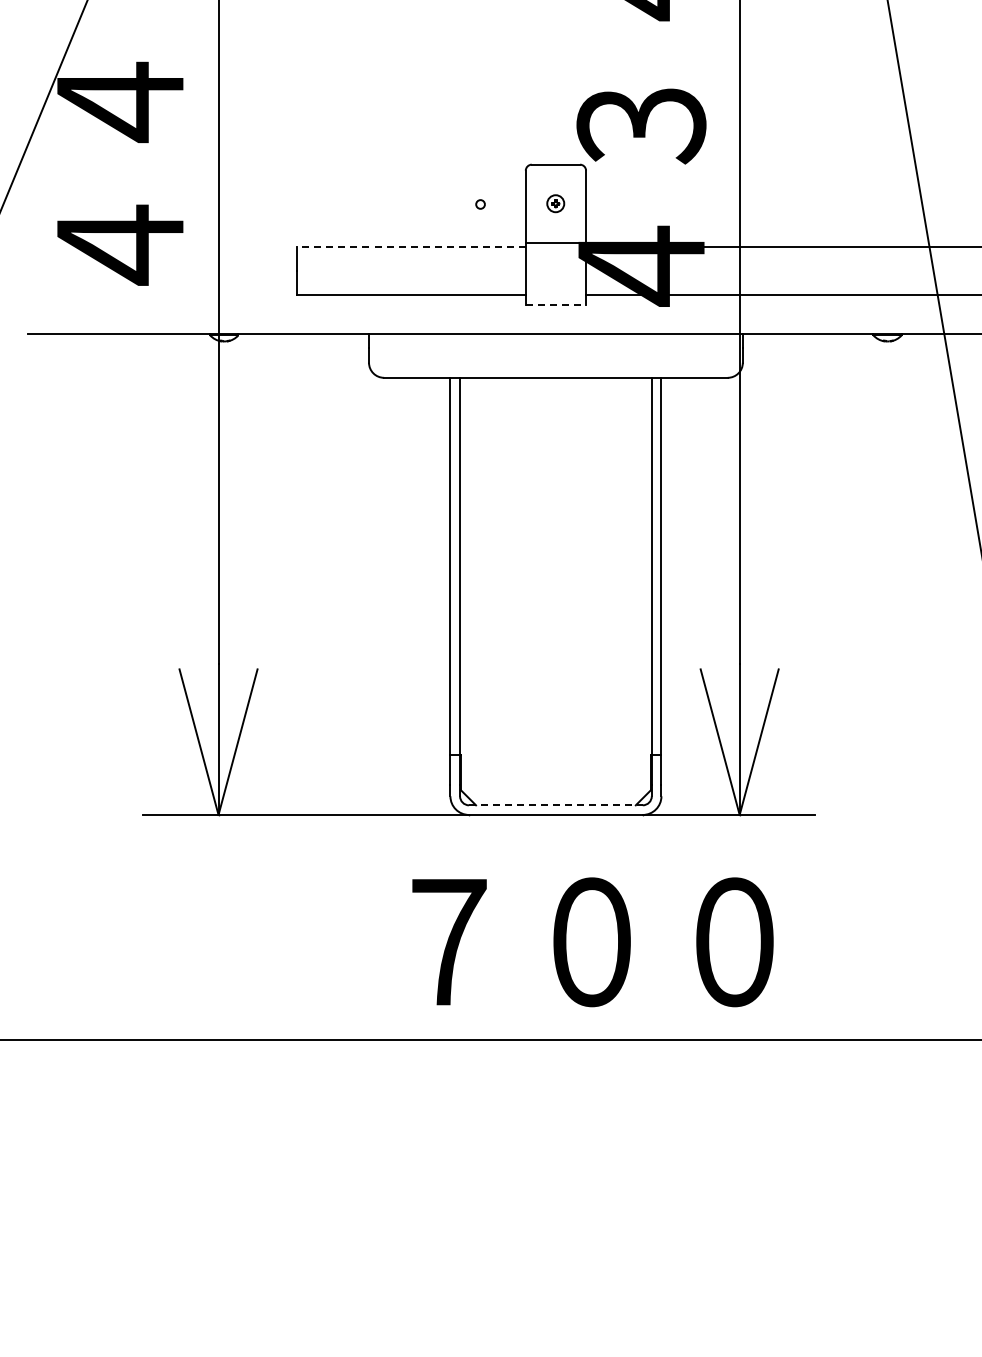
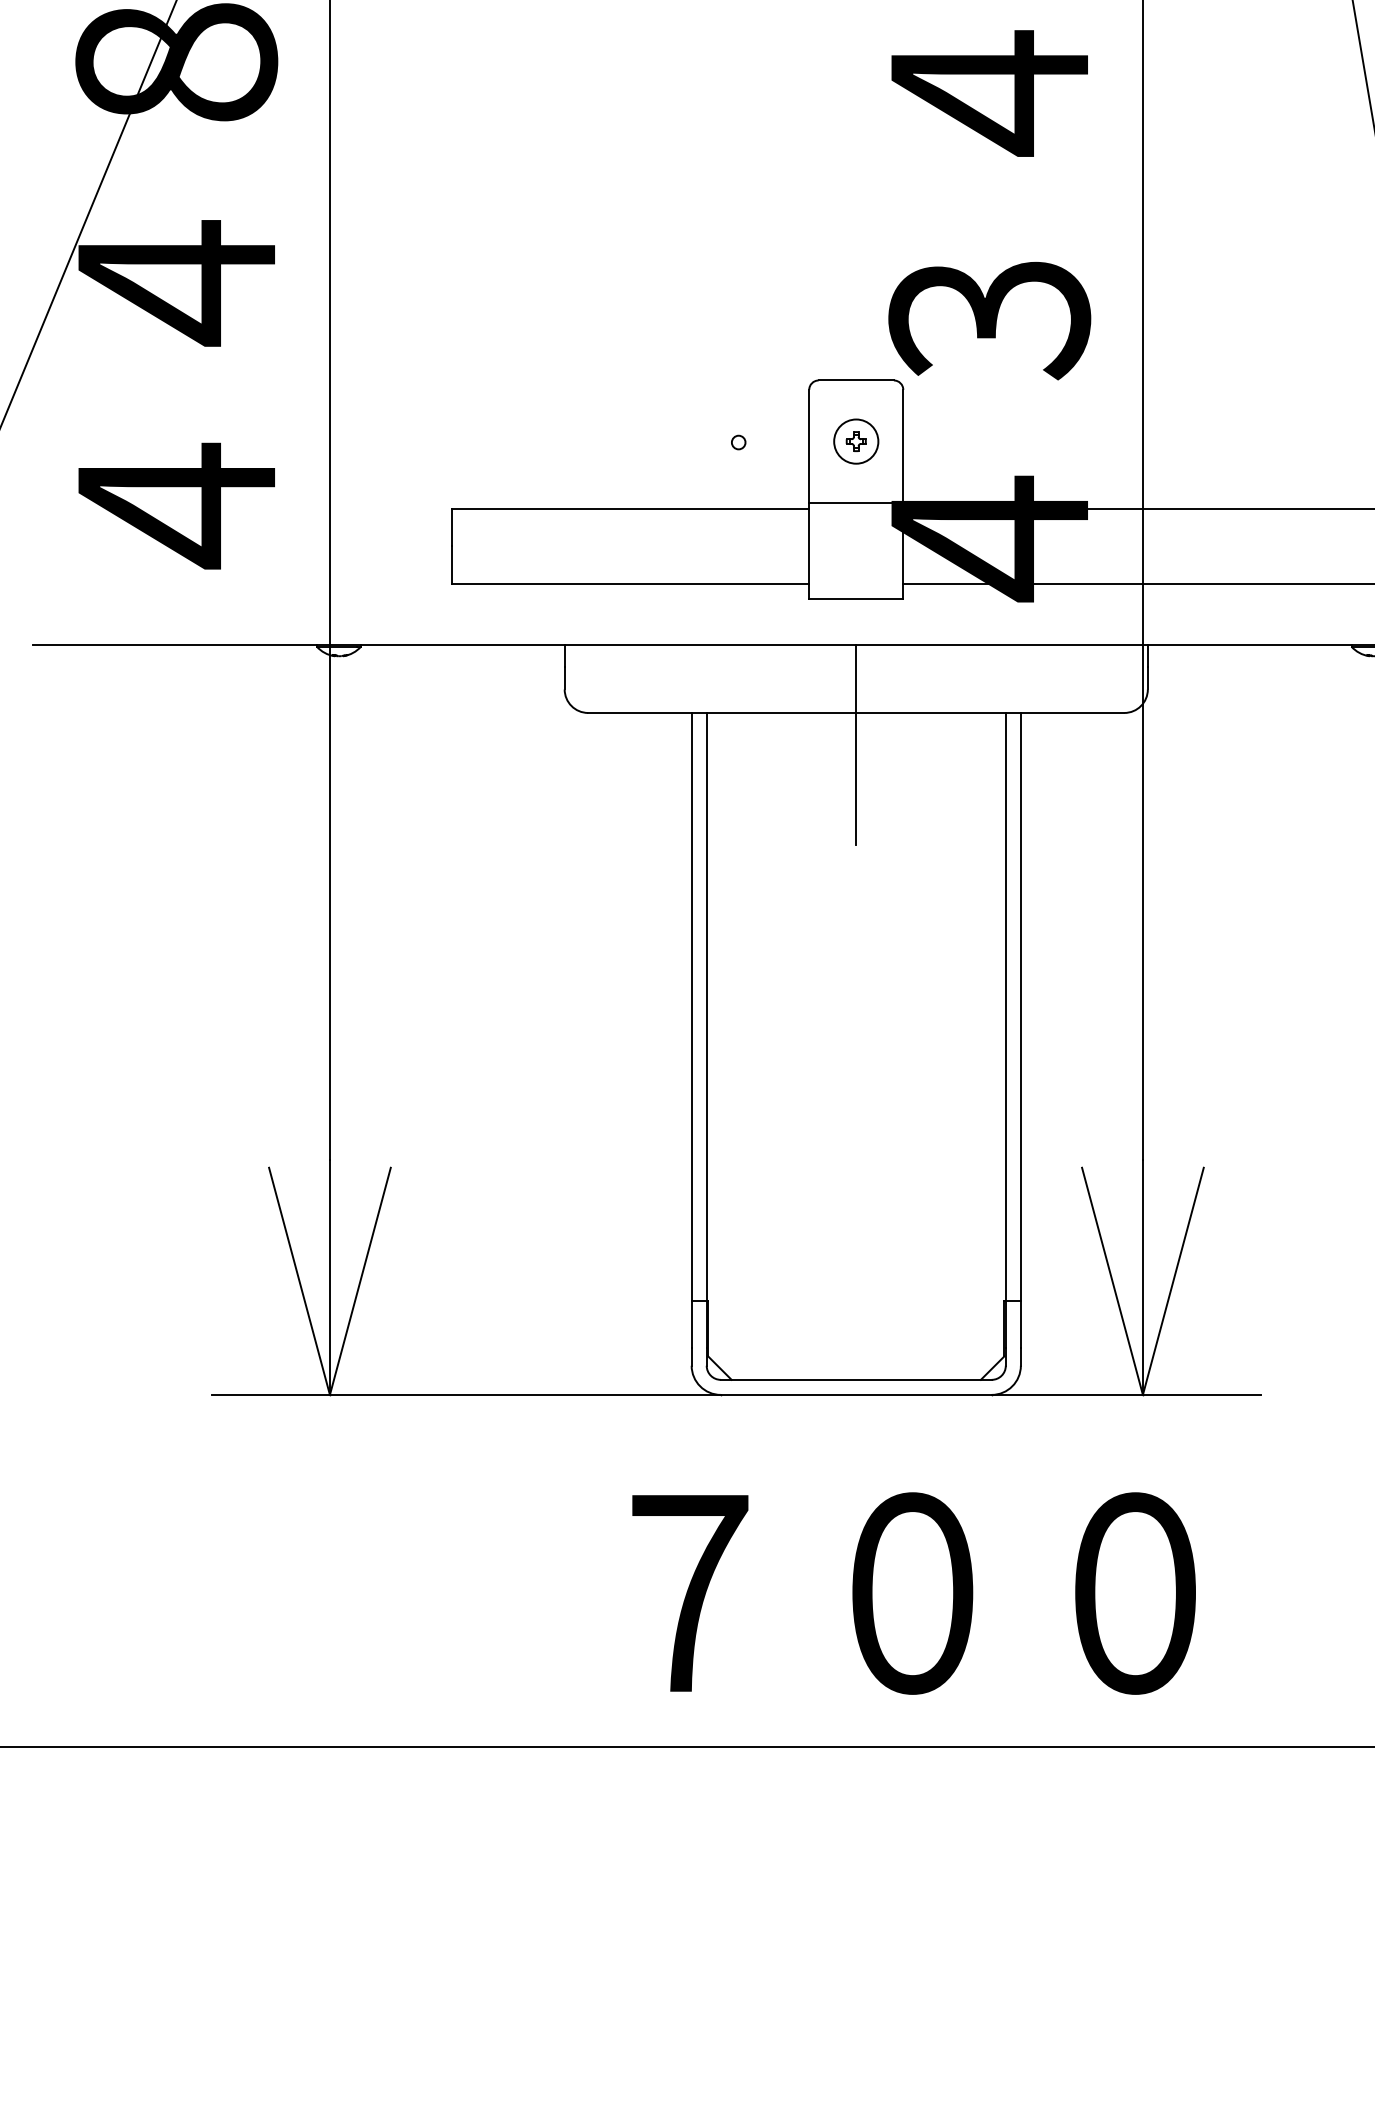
part: (555, 203) -> (855, 441), size x1.67
line: (411, 246) -> (630, 508), dashed -> solid
line: (556, 304) -> (857, 598), dashed -> solid
line: (555, 398) -> (855, 745), added
line: (555, 805) -> (855, 1380), dashed -> solid

